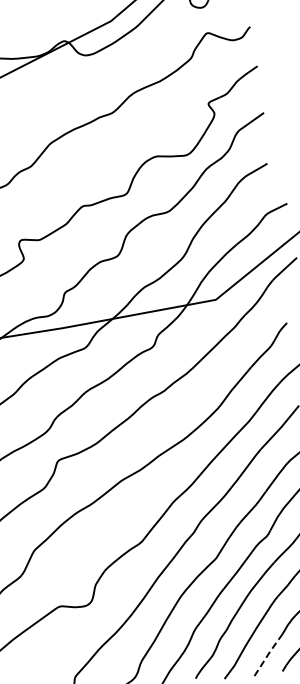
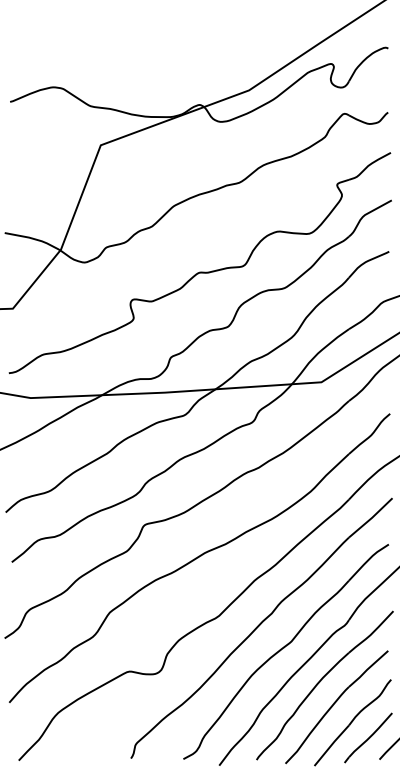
line: (267, 655) -> (331, 745), dashed -> solid

